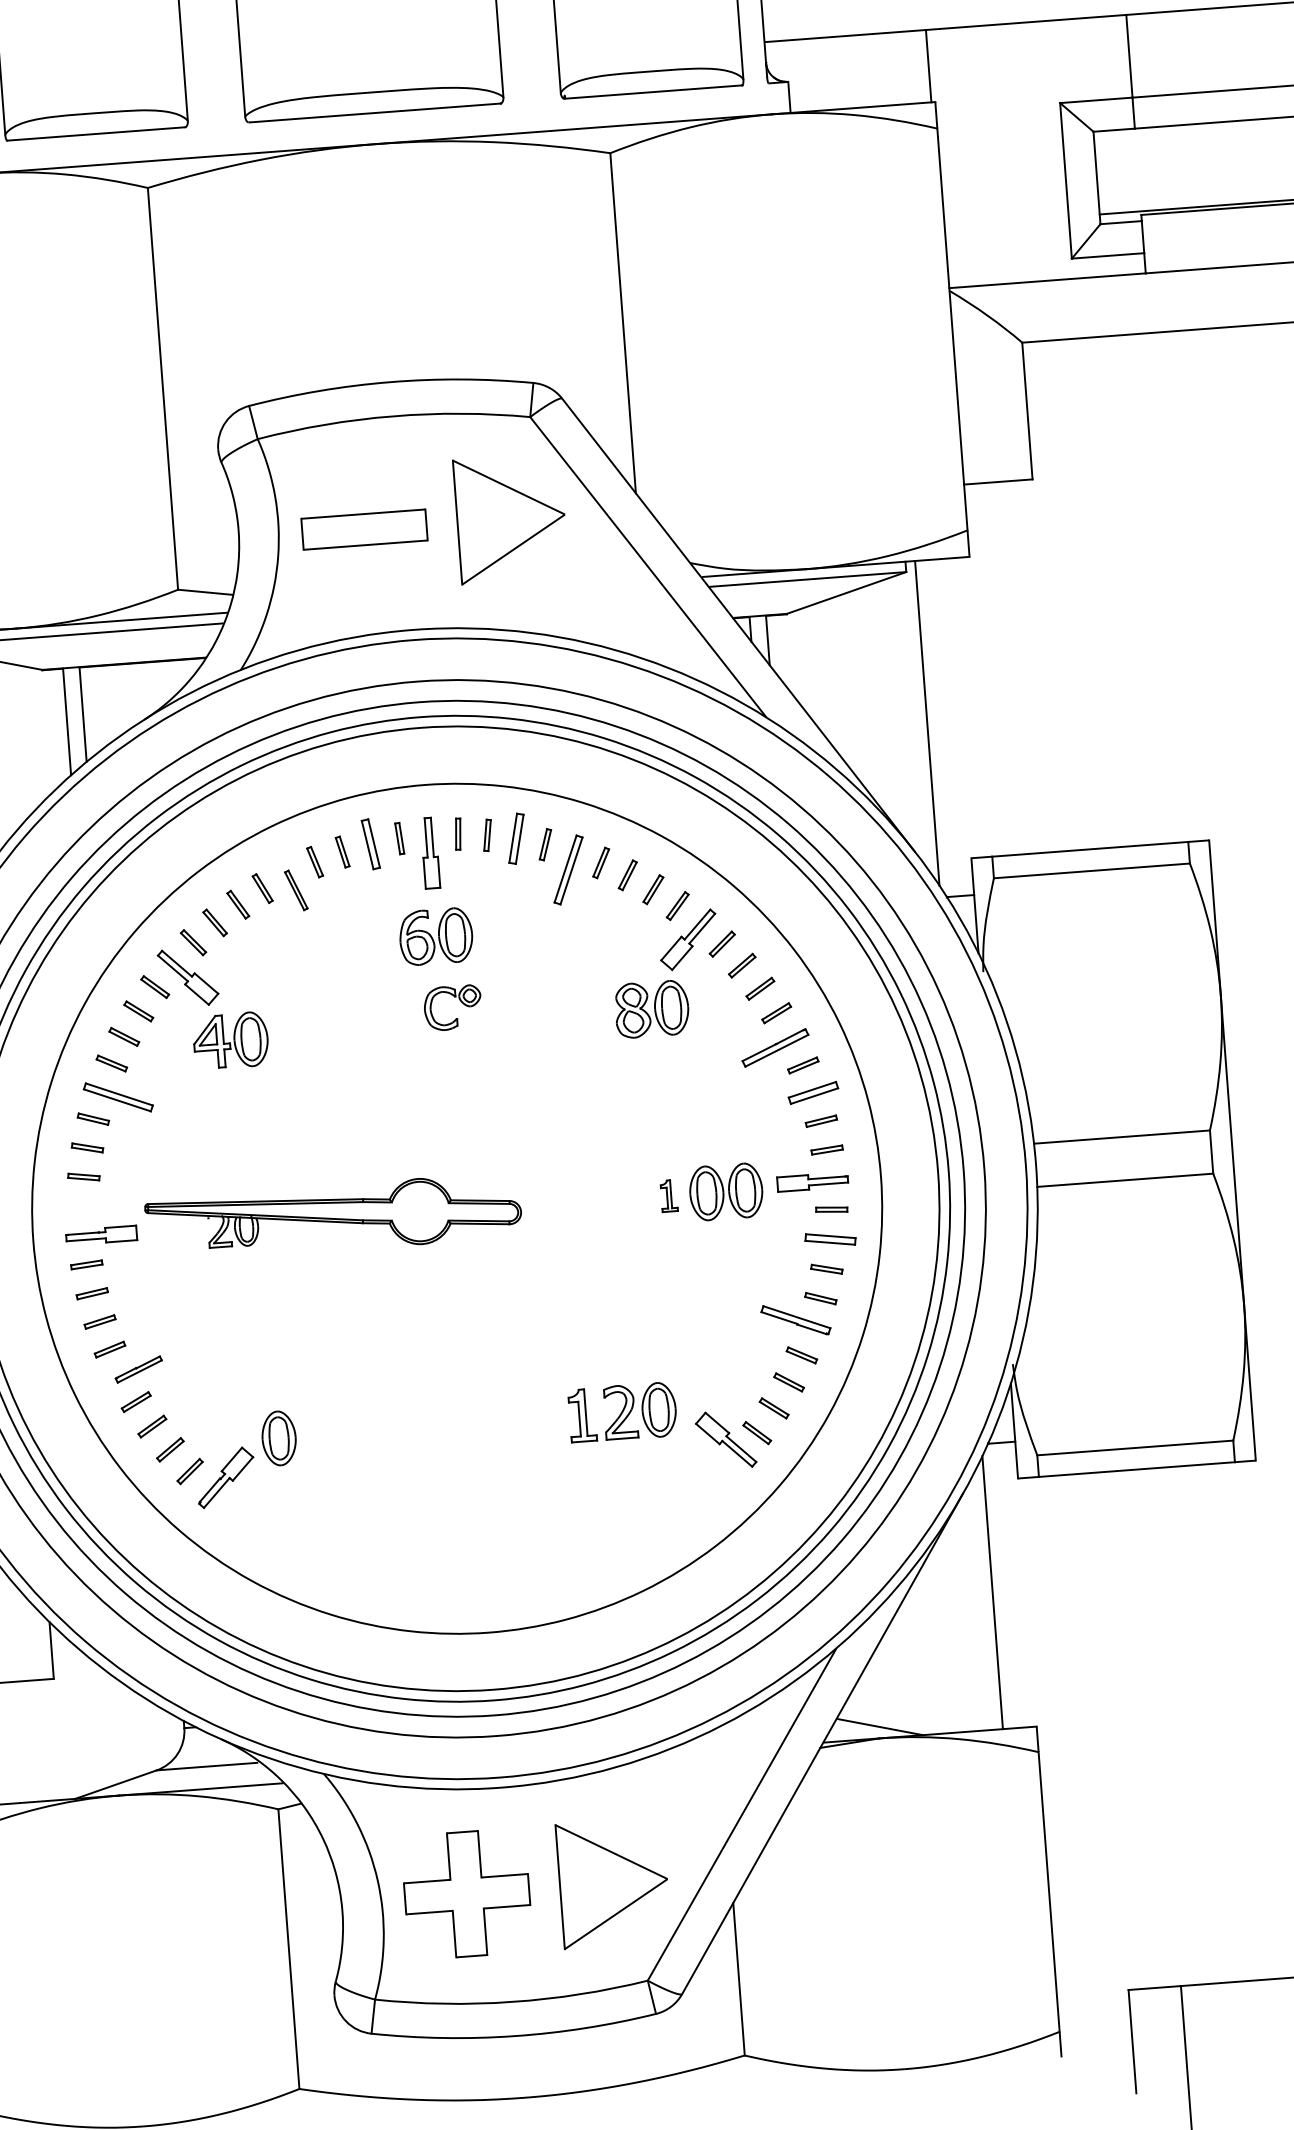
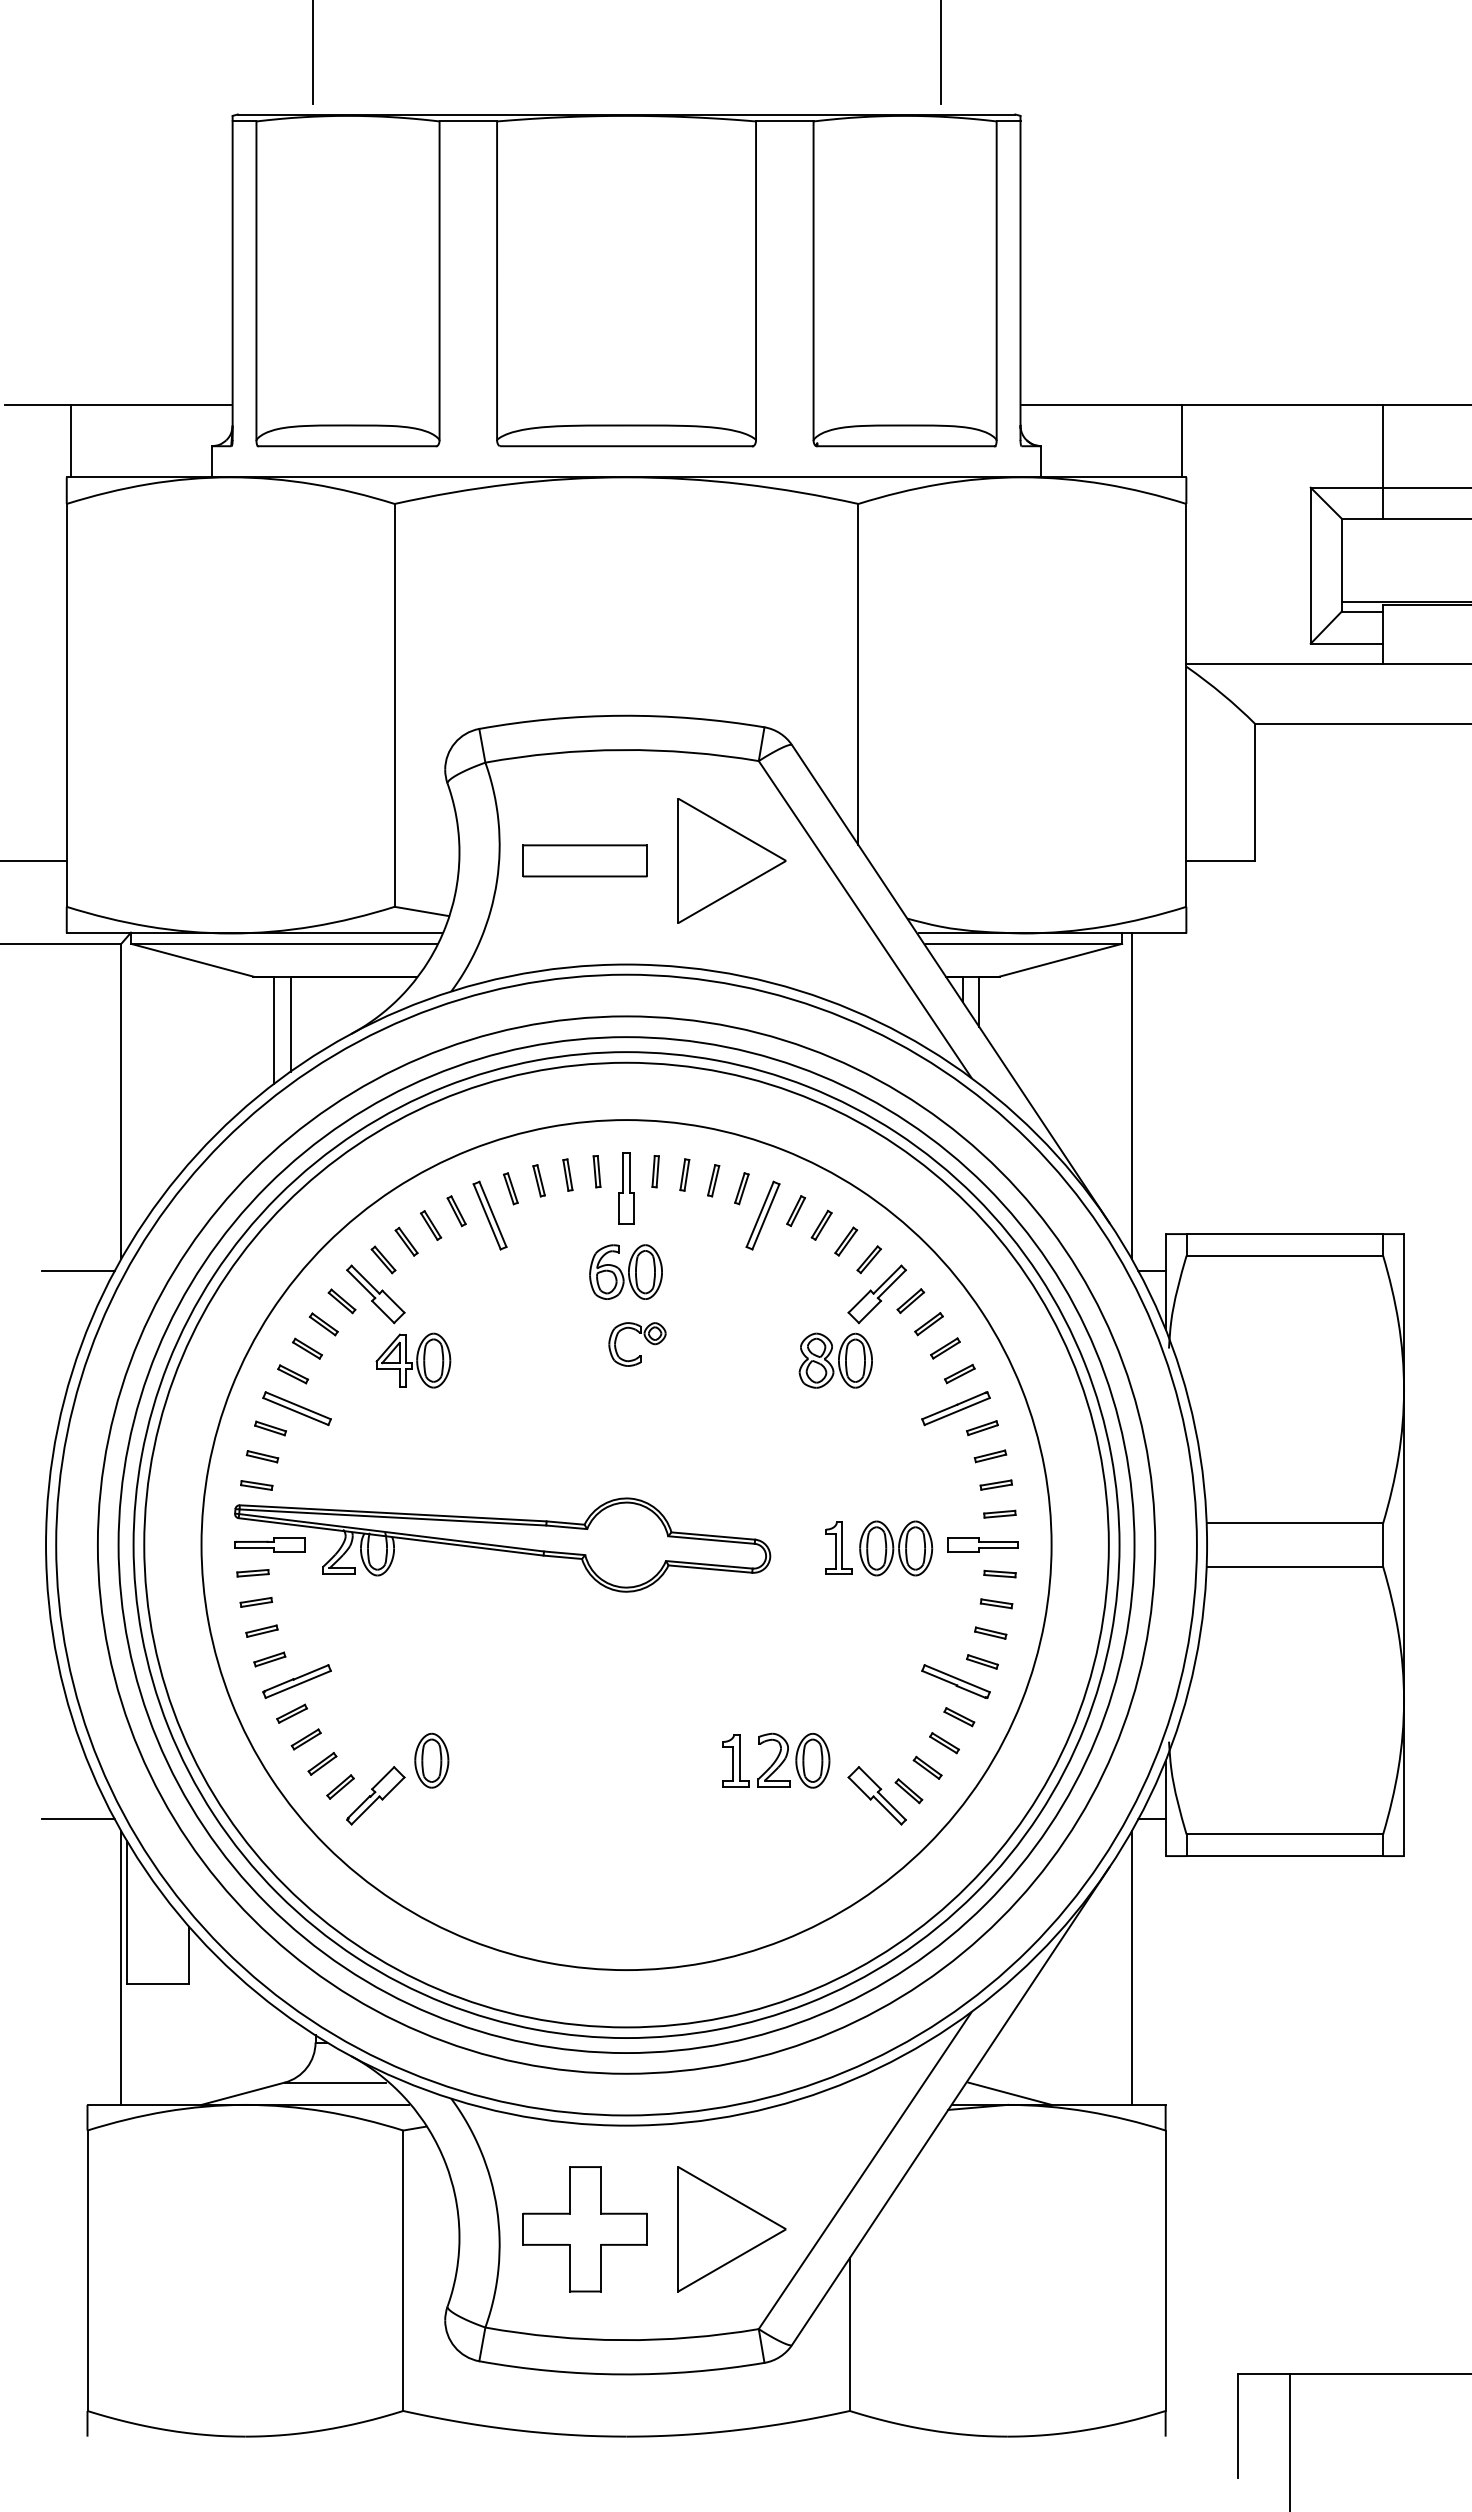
part: (516, 838) -> (713, 1180), size x0.62
part: (370, 843) -> (567, 1174), size x0.62
part: (295, 890) -> (489, 1215), size x1.67
part: (813, 1093) -> (990, 1456), size x0.62
part: (668, 1195) -> (838, 1547), size x1.67
part: (333, 1217) -> (502, 1544), size x1.43
part: (830, 1239) -> (996, 1603), size x0.62
part: (138, 1369) -> (296, 1681), size x1.43

